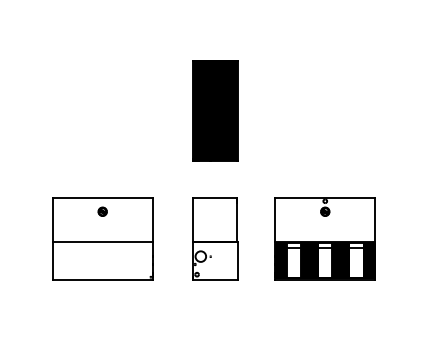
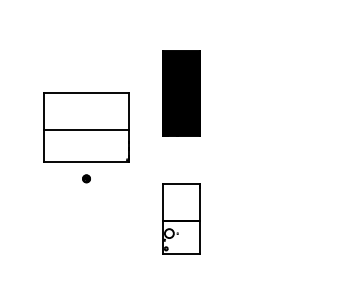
part: (102, 238) -> (86, 127), moved
part: (215, 238) -> (181, 218), moved
part: (324, 238) -> (273, 201), removed

